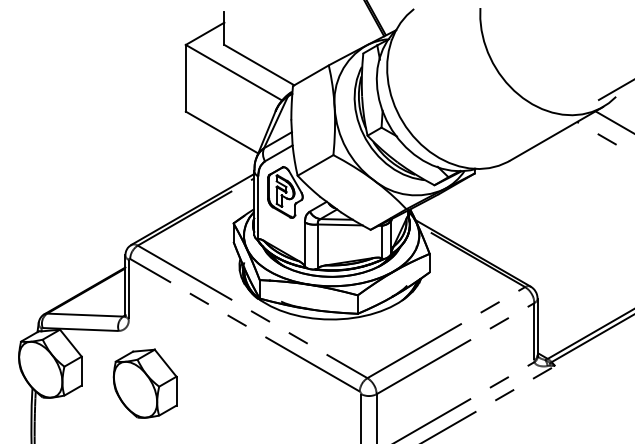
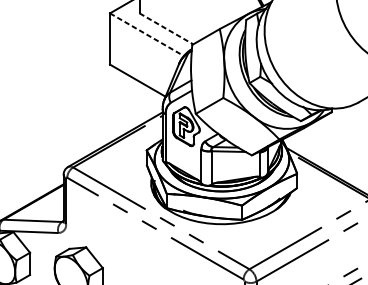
line: (259, 65) -> (166, 29), solid -> dashed
line: (234, 72) -> (147, 34), solid -> dashed

